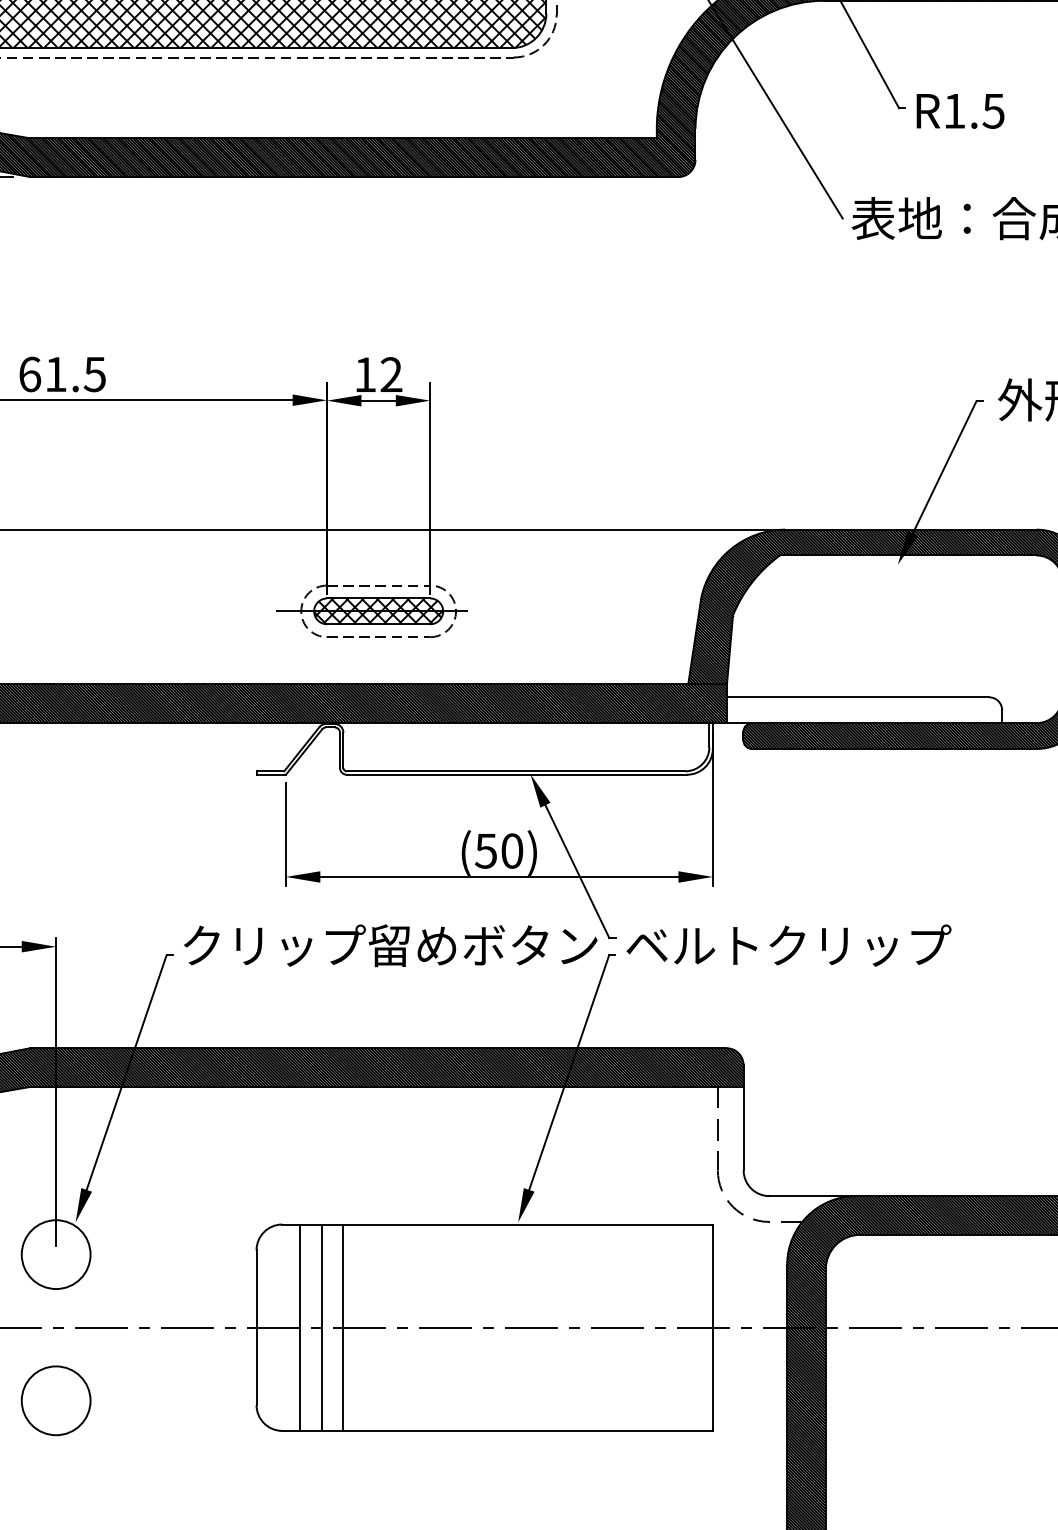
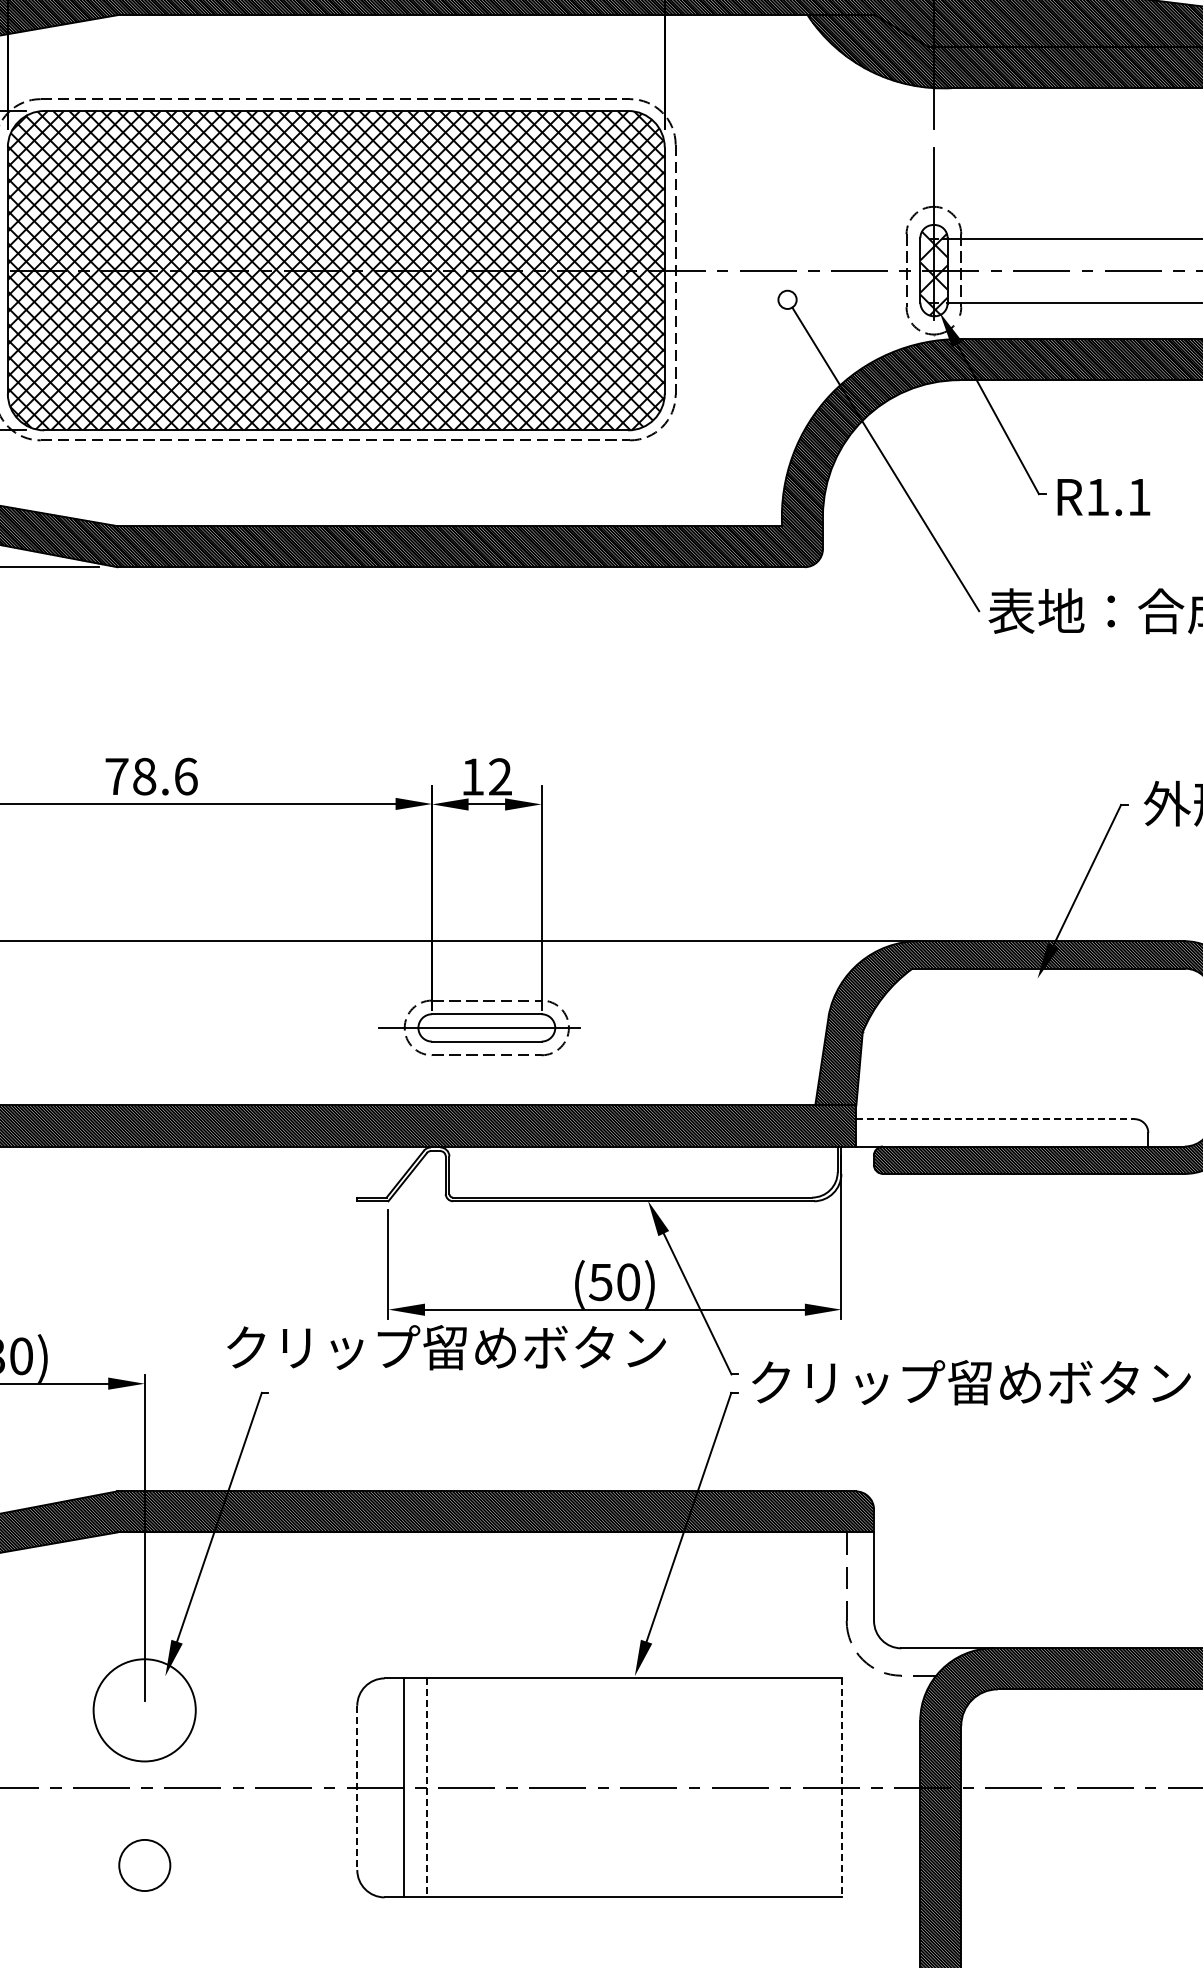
text: (992, 111) -> (1138, 497), R1.5 -> R1.1
text: (62, 374) -> (151, 776), 61.5 -> 78.6
hatch: (378, 610) -> (486, 1027), removed
line: (858, 697) -> (995, 1119), solid -> dashed
text: (390, 945) -> (446, 1347), moved
text: (833, 945) -> (969, 1382), ベルトクリップ -> クリップ留めボタン
circle: (55, 1253) -> (144, 1709), size x1.4
line: (343, 1327) -> (449, 1787), removed
line: (256, 1328) -> (357, 1788), solid -> dashed
line: (321, 1328) -> (426, 1788), solid -> dashed
line: (712, 1328) -> (841, 1788), solid -> dashed
circle: (55, 1400) -> (144, 1865), size x0.7

